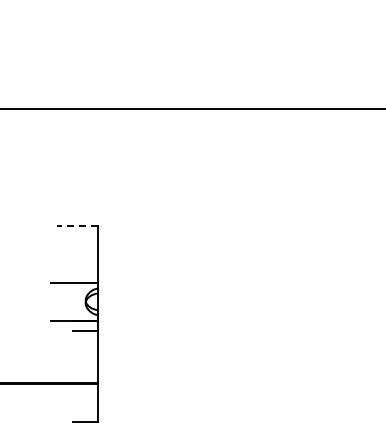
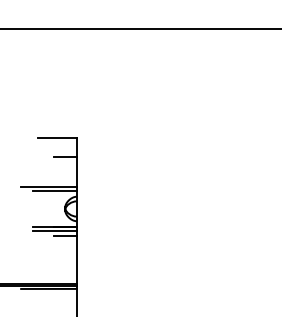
line: (76, 226) -> (56, 138), dashed -> solid
line: (85, 246) -> (65, 157), added
line: (67, 278) -> (48, 187), added
line: (73, 325) -> (53, 231), added
line: (67, 387) -> (48, 288), added

